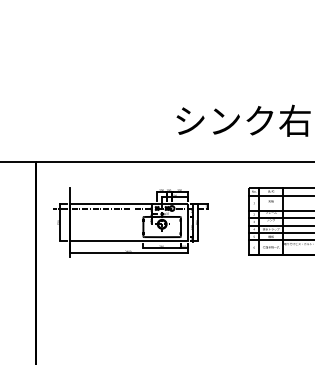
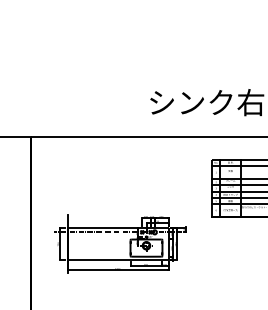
part: (130, 222) -> (119, 244), moved

